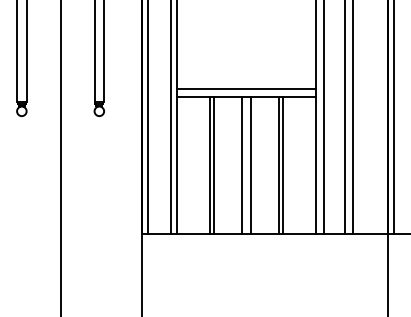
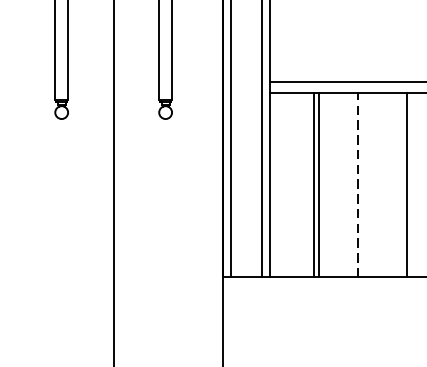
line: (242, 165) -> (357, 185), solid -> dashed
line: (250, 165) -> (368, 185), removed
line: (283, 165) -> (412, 185), removed

